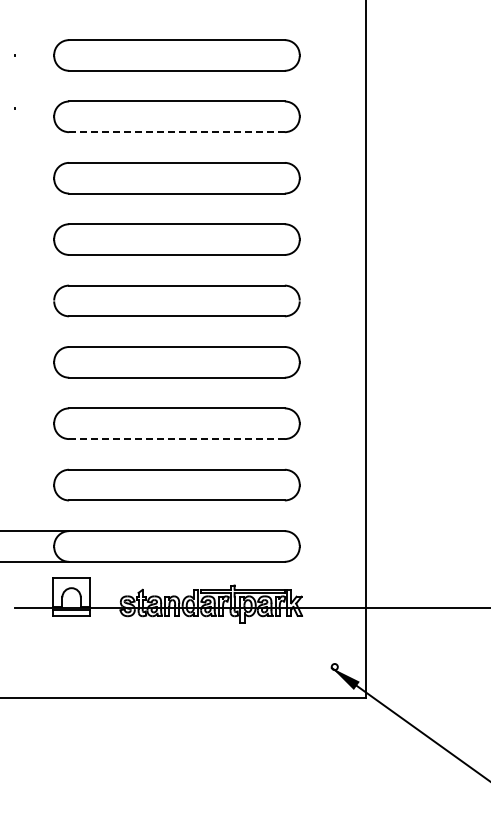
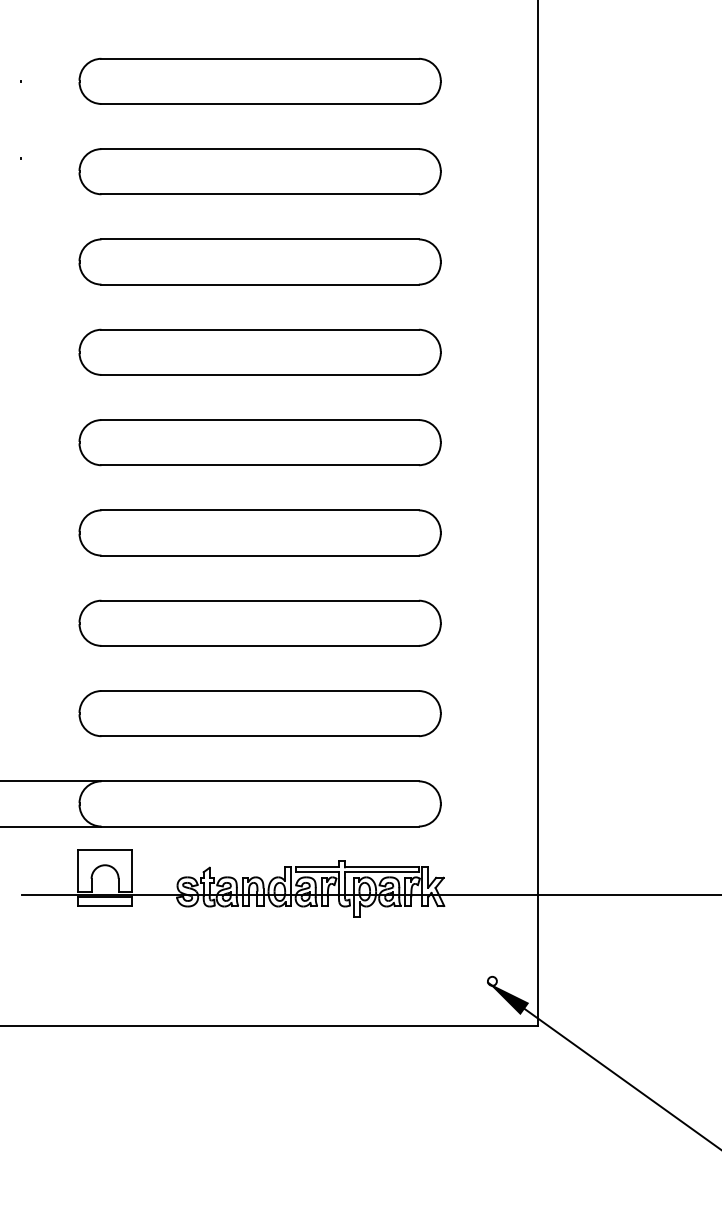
line: (176, 132) -> (259, 194), dashed -> solid
line: (176, 439) -> (259, 646), dashed -> solid

